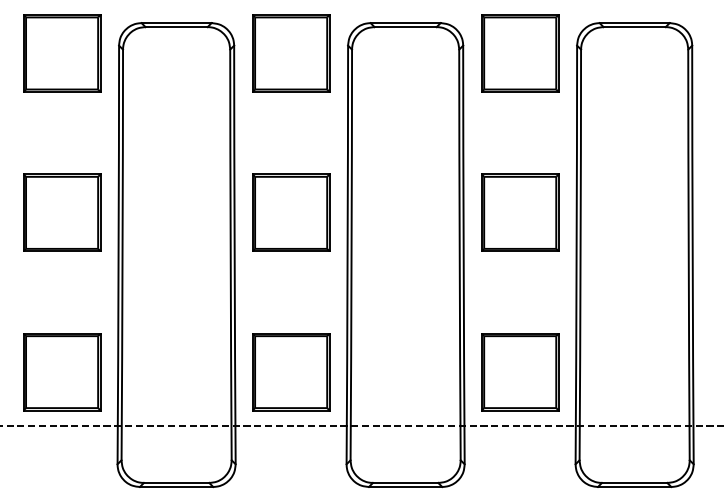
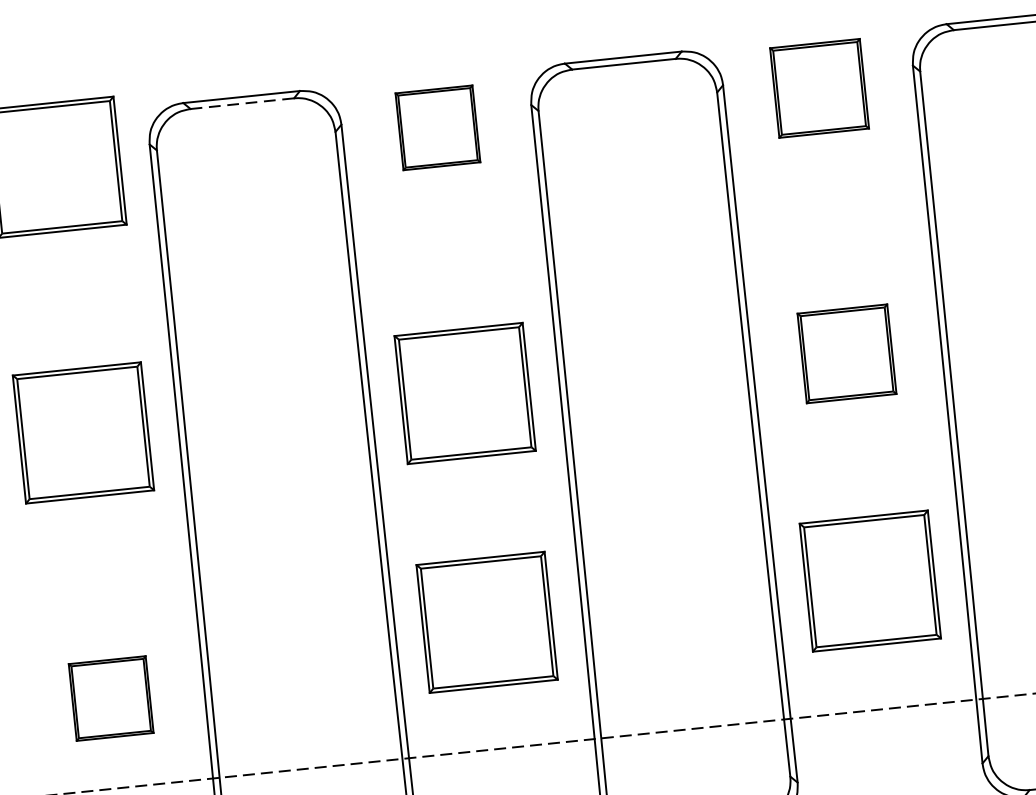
line: (177, 27) -> (243, 104), solid -> dashed
part: (291, 53) -> (438, 127), size x0.6
part: (520, 53) -> (819, 88), size x0.7
part: (520, 212) -> (847, 353), size x0.7
part: (62, 372) -> (111, 698), size x0.6
part: (291, 372) -> (487, 622), moved
part: (520, 372) -> (870, 581), moved

